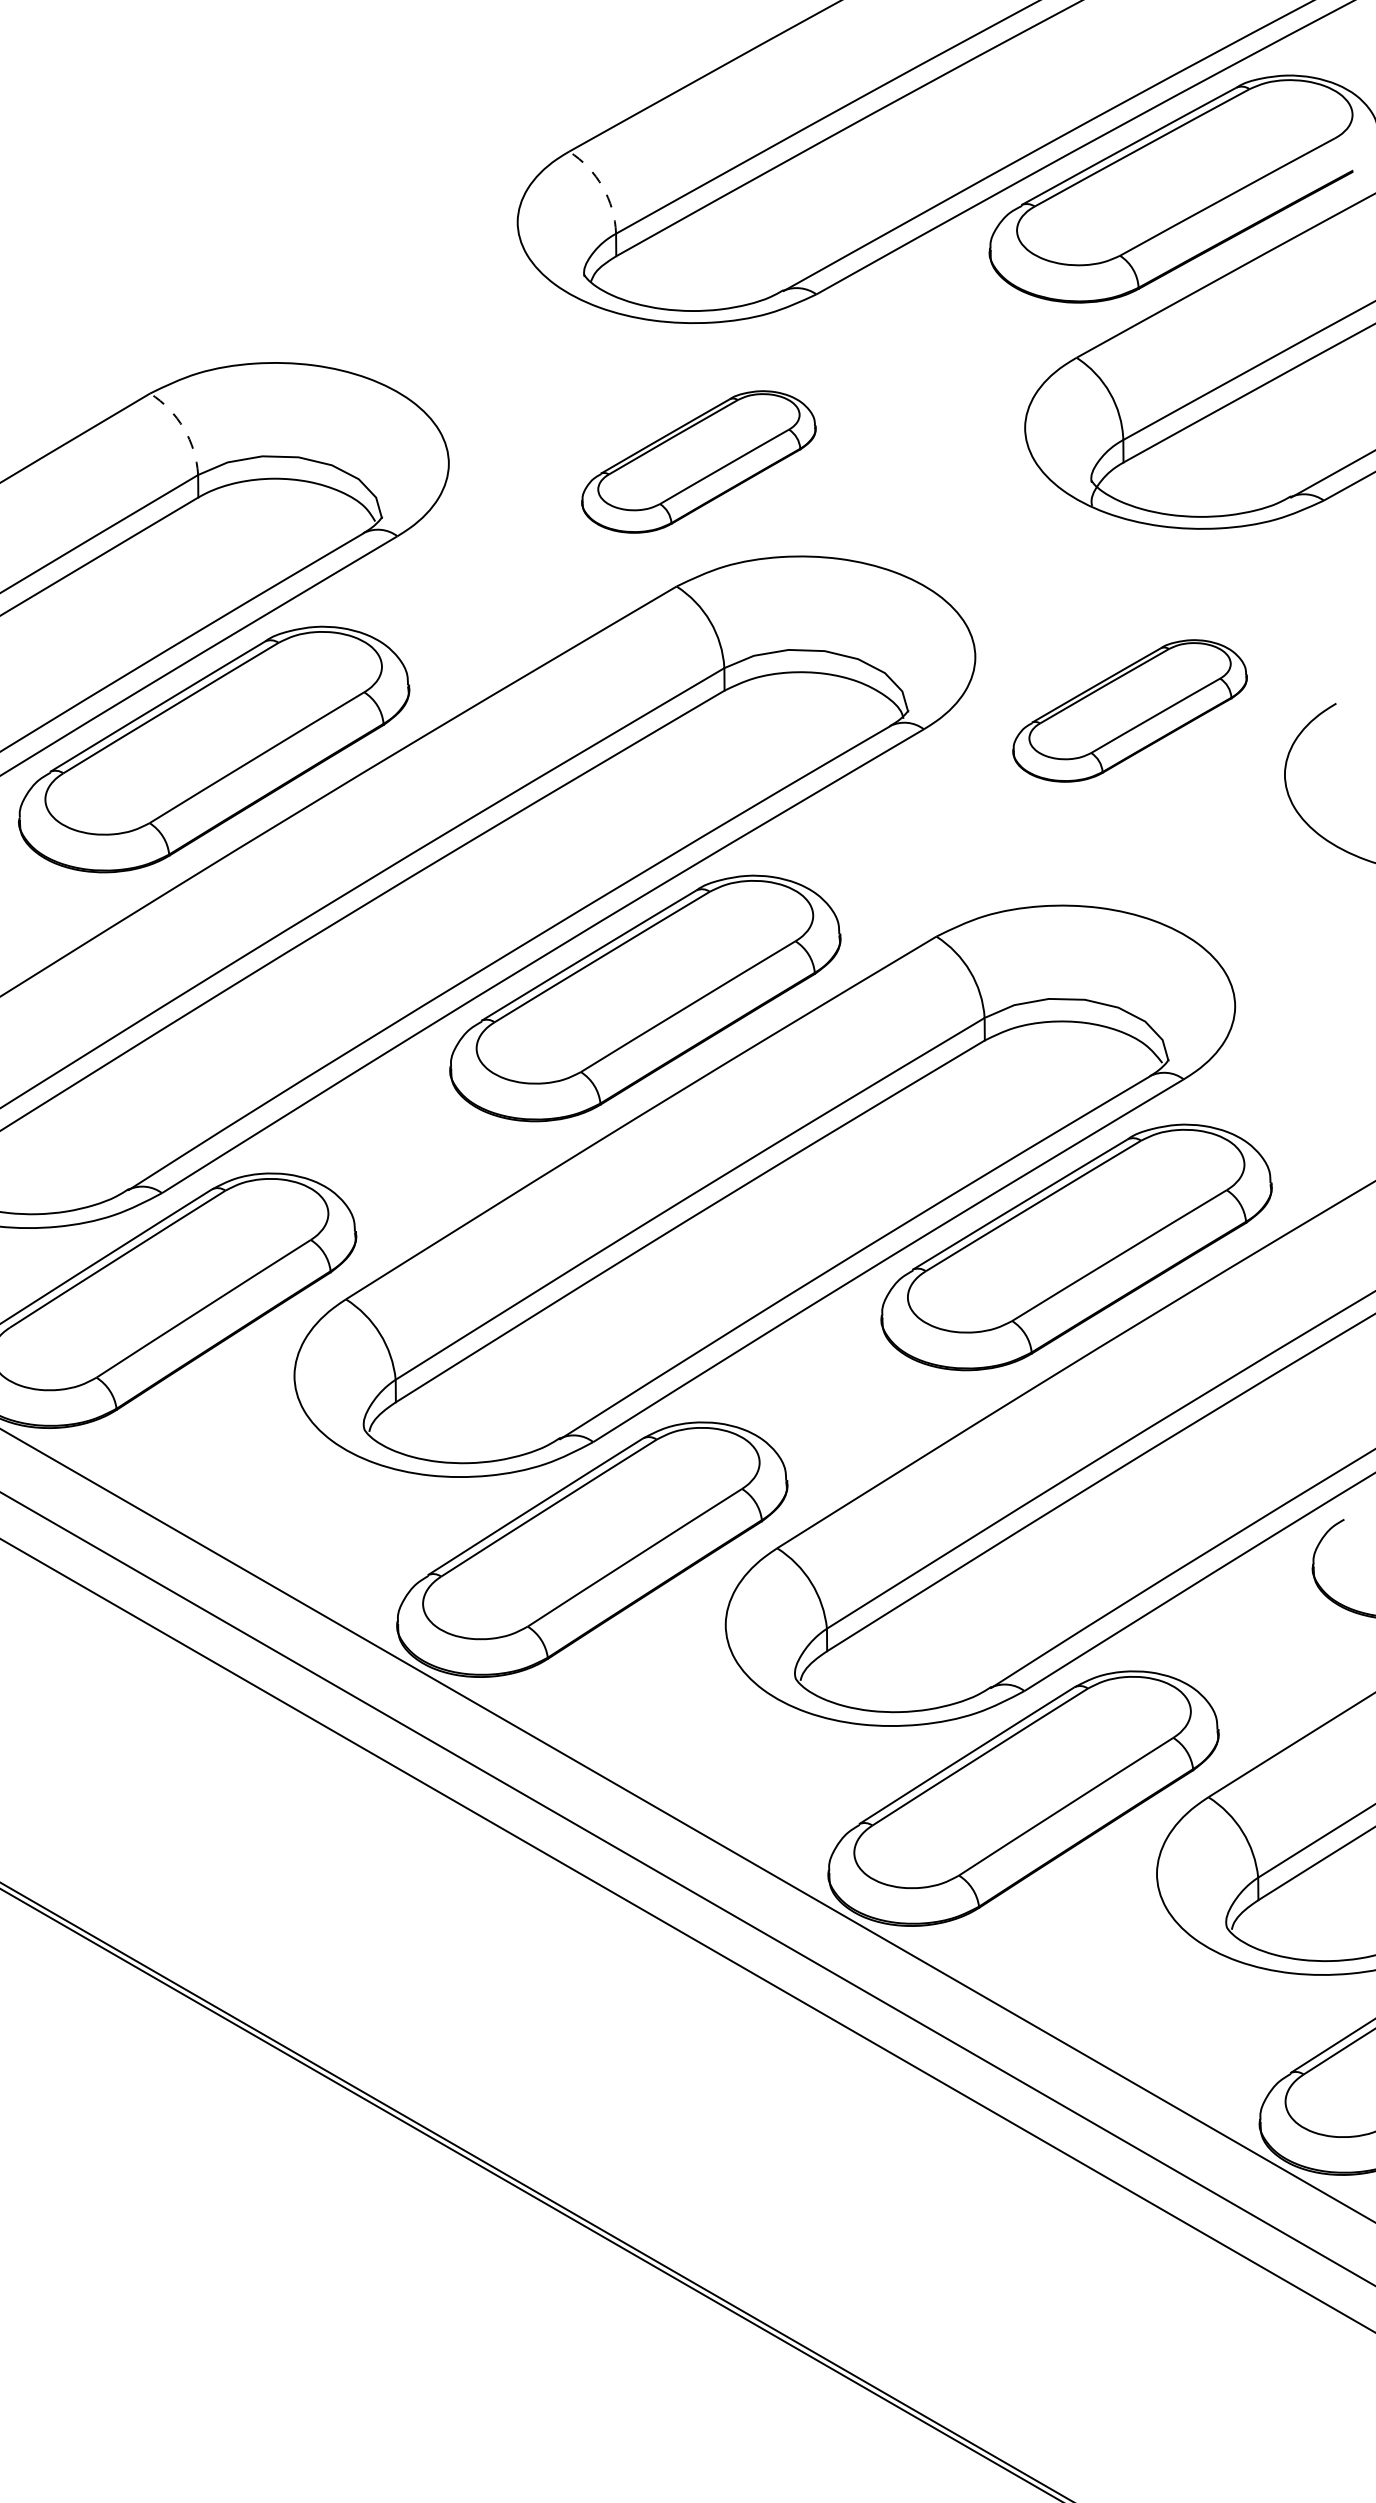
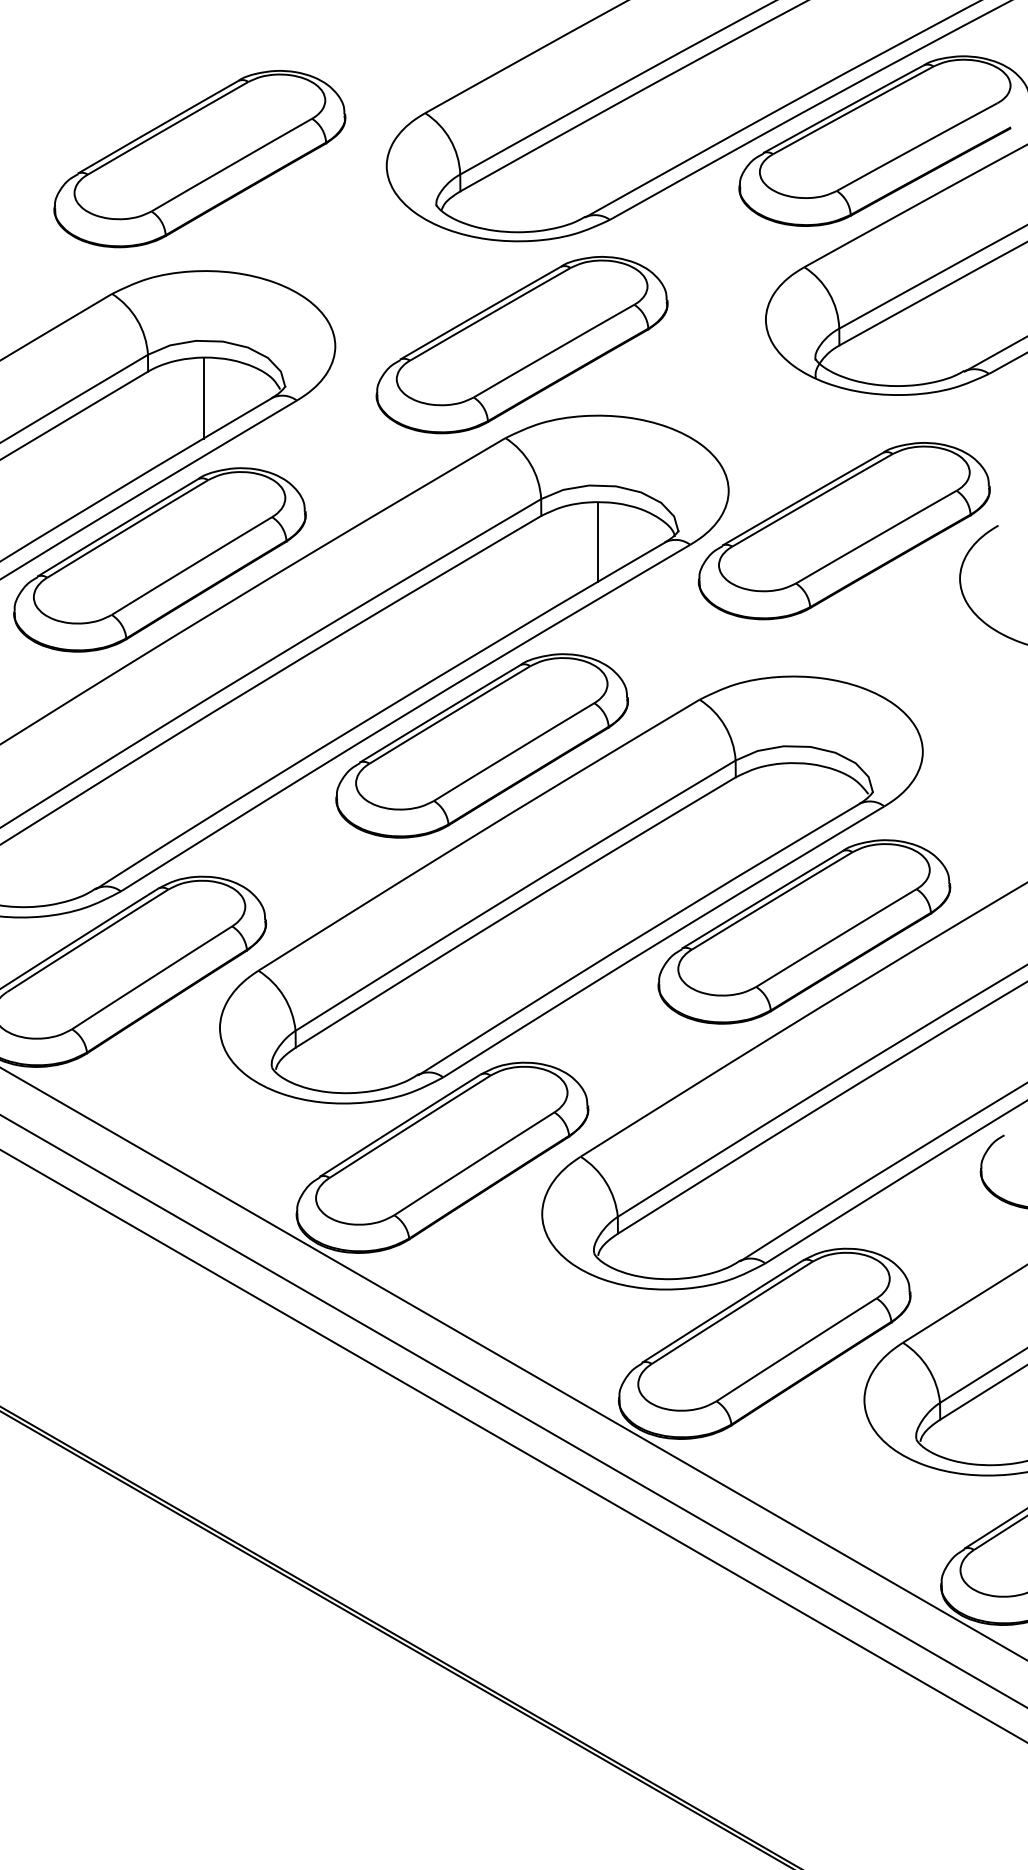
arc: (602, 186) -> (450, 139), dashed -> solid
part: (267, 212) -> (199, 158), added
arc: (183, 428) -> (137, 320), dashed -> solid
part: (698, 461) -> (521, 344), size x1.67
line: (272, 532) -> (203, 397), added
part: (1129, 710) -> (843, 530), size x1.67
line: (800, 725) -> (598, 541), added

